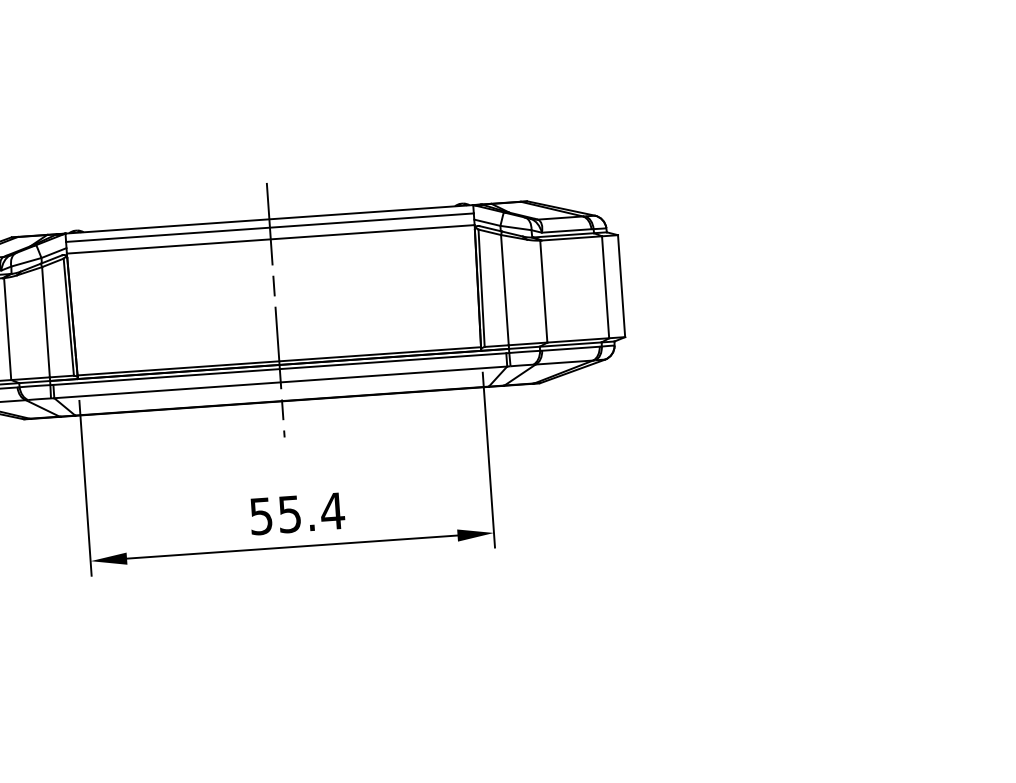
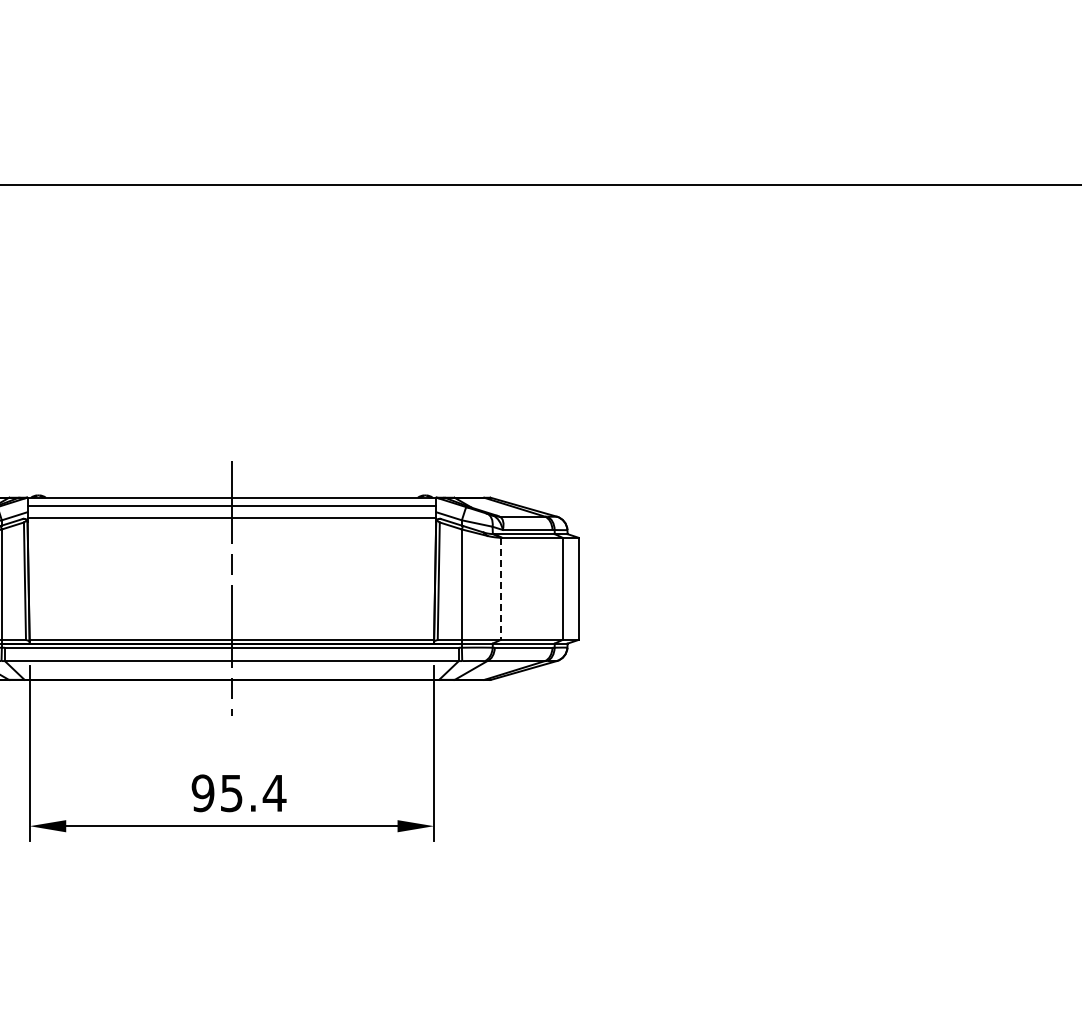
line: (543, 292) -> (500, 589), solid -> dashed
text: (260, 516) -> (202, 793), 55.4 -> 95.4

